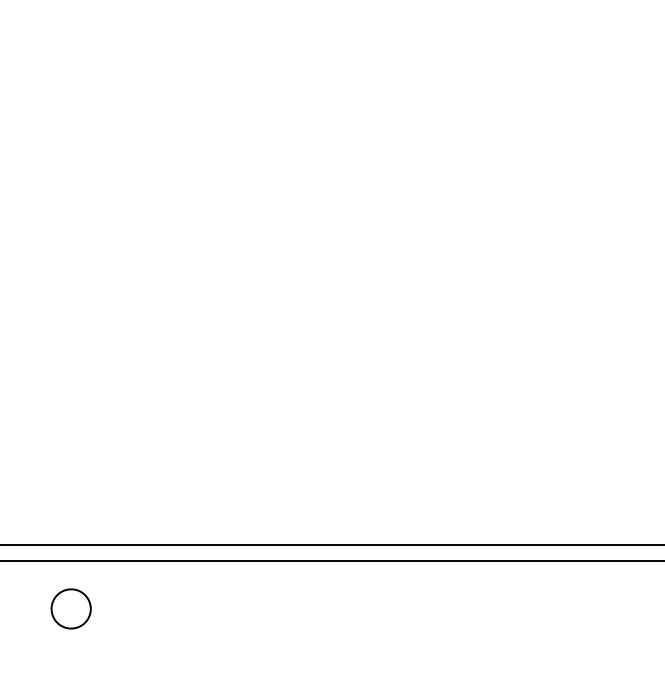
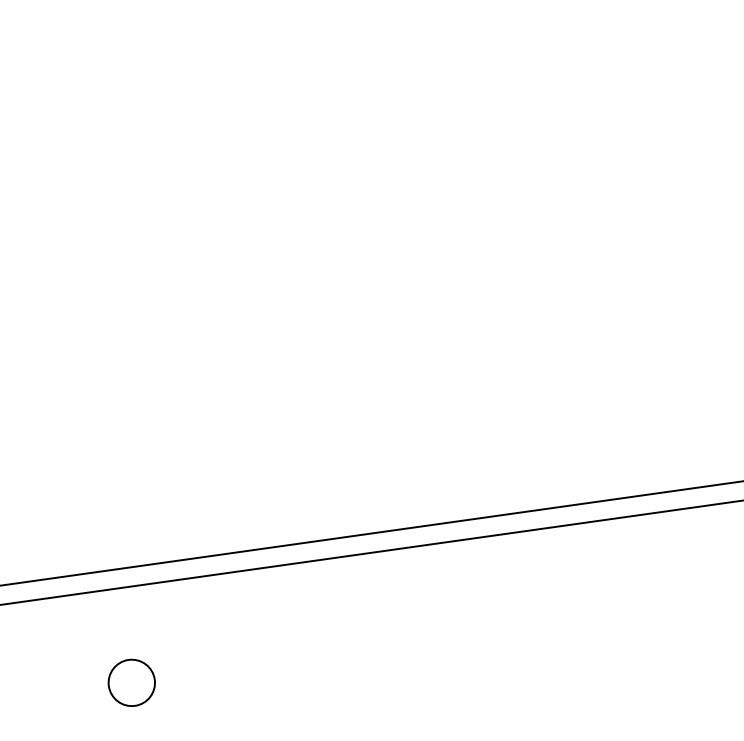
circle: (70, 608) -> (130, 682), moved

